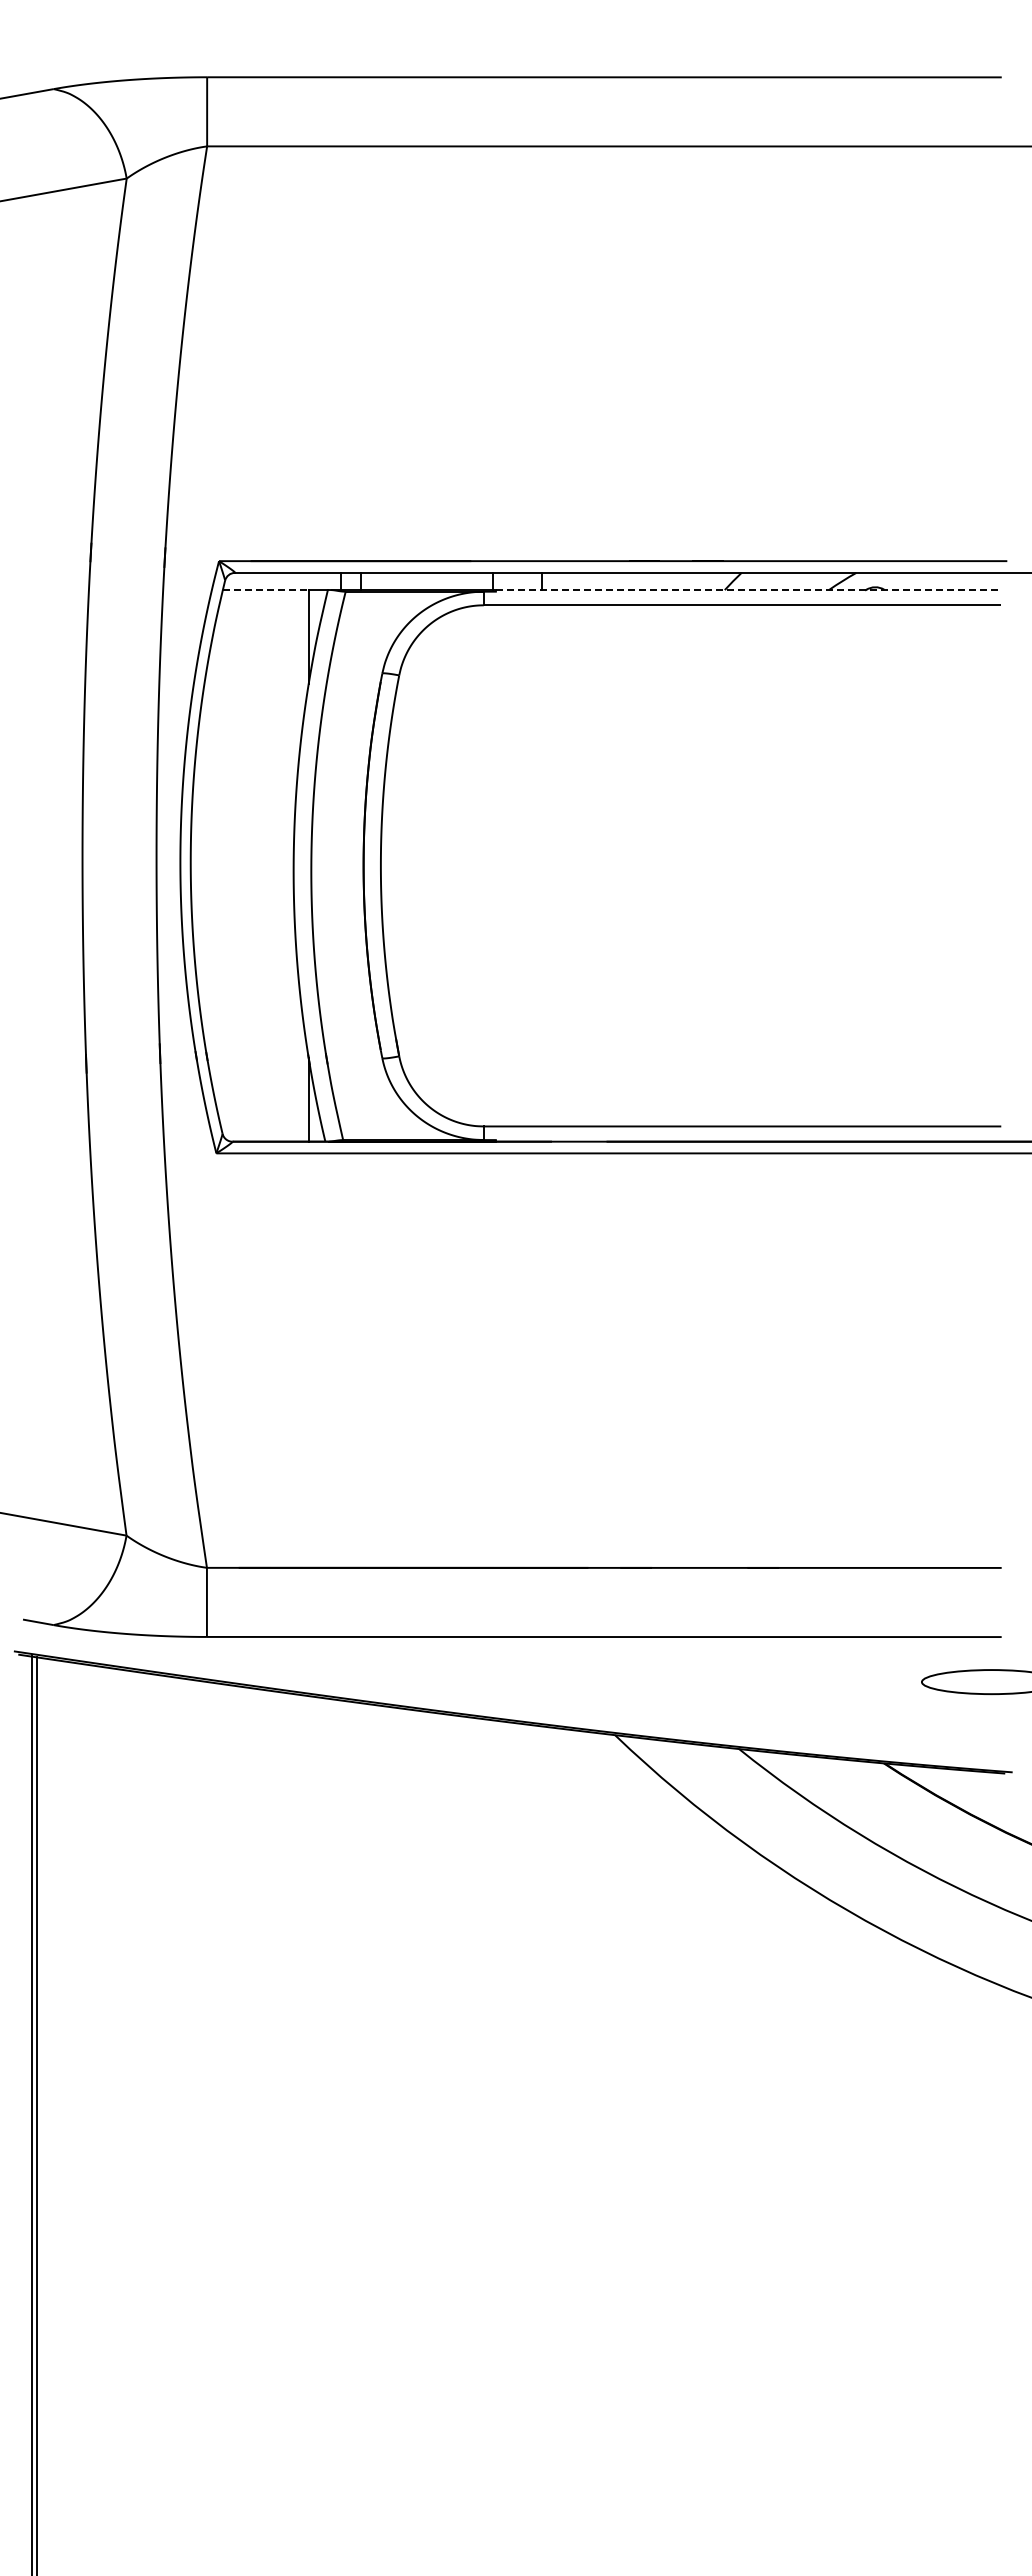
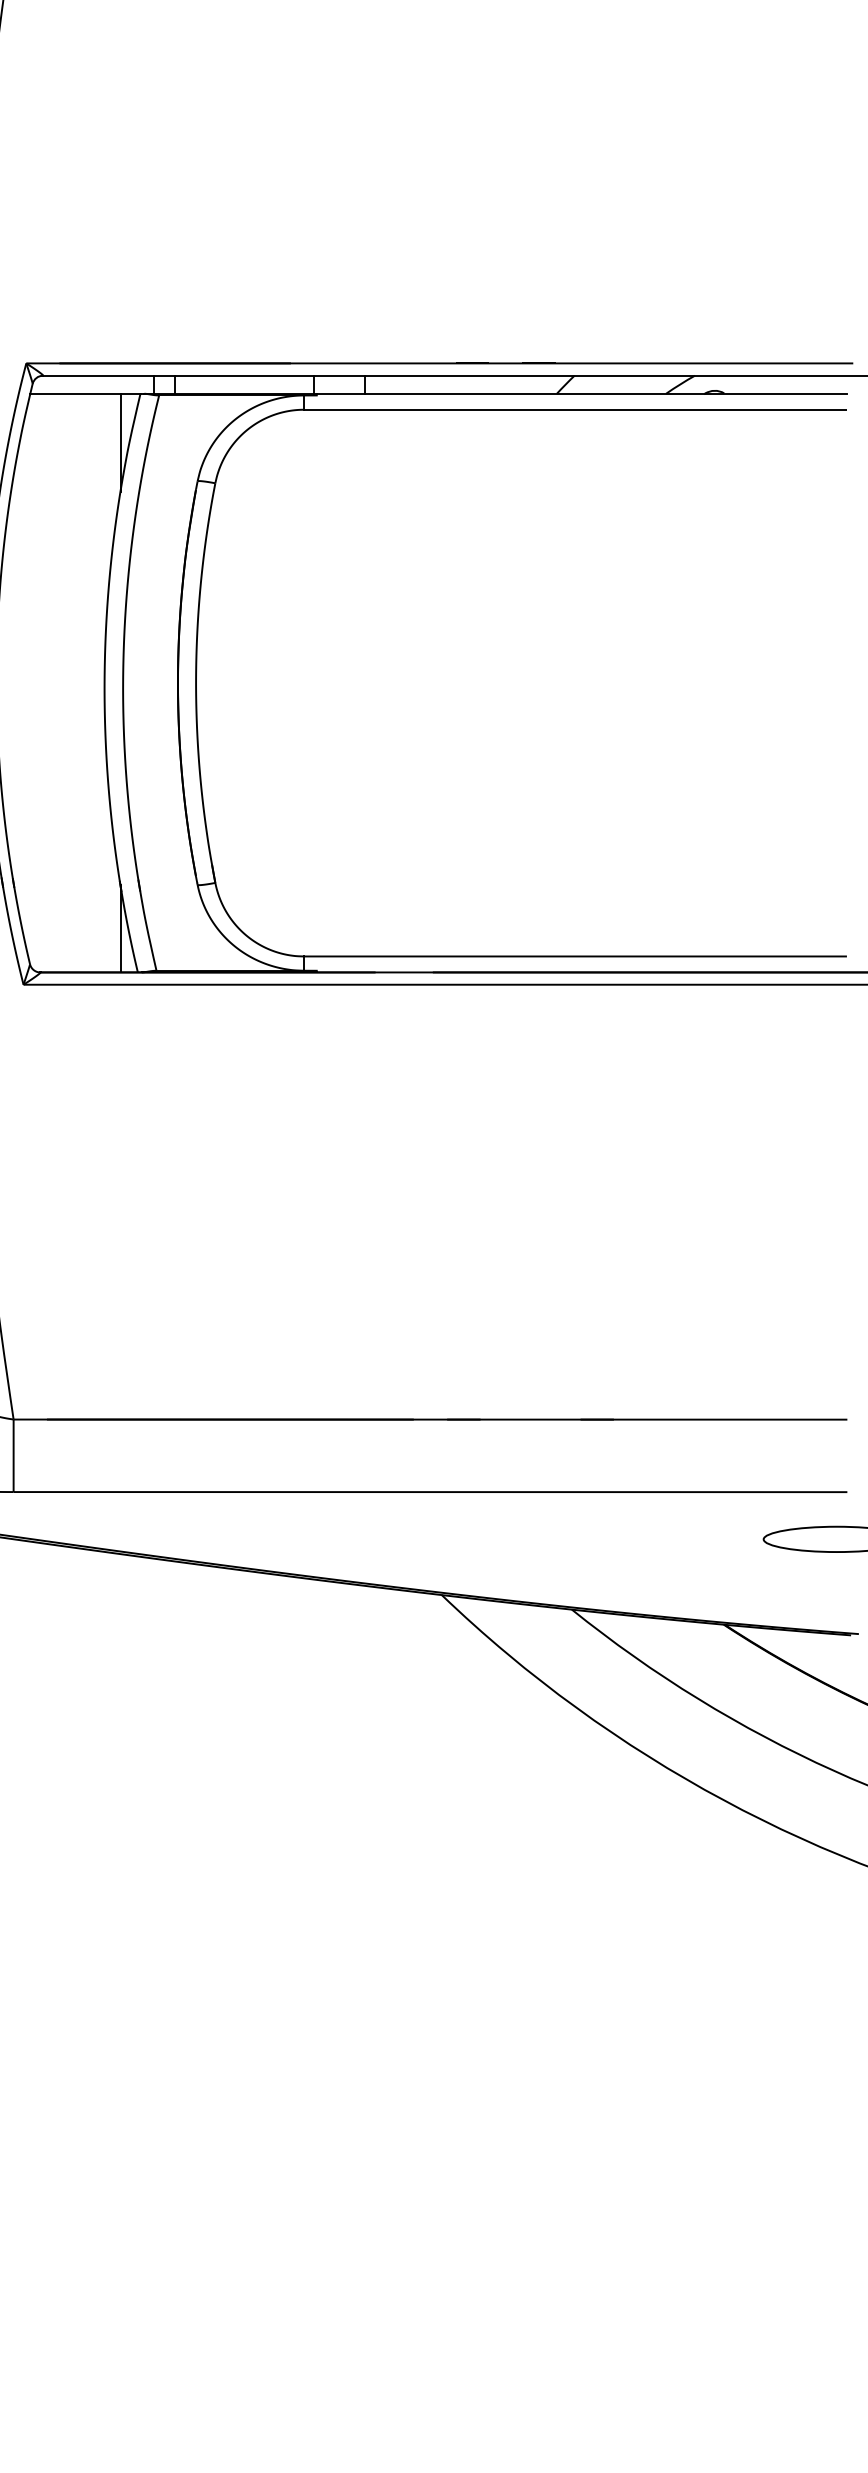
line: (266, 590) -> (76, 394), dashed -> solid
line: (748, 590) -> (581, 394), dashed -> solid

